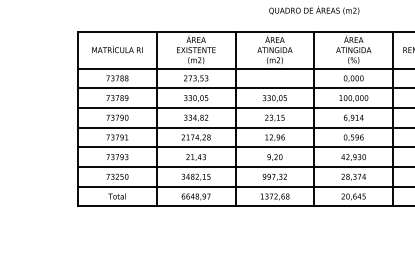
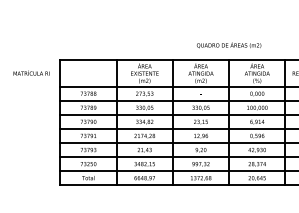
text: (117, 48) -> (31, 72), moved

